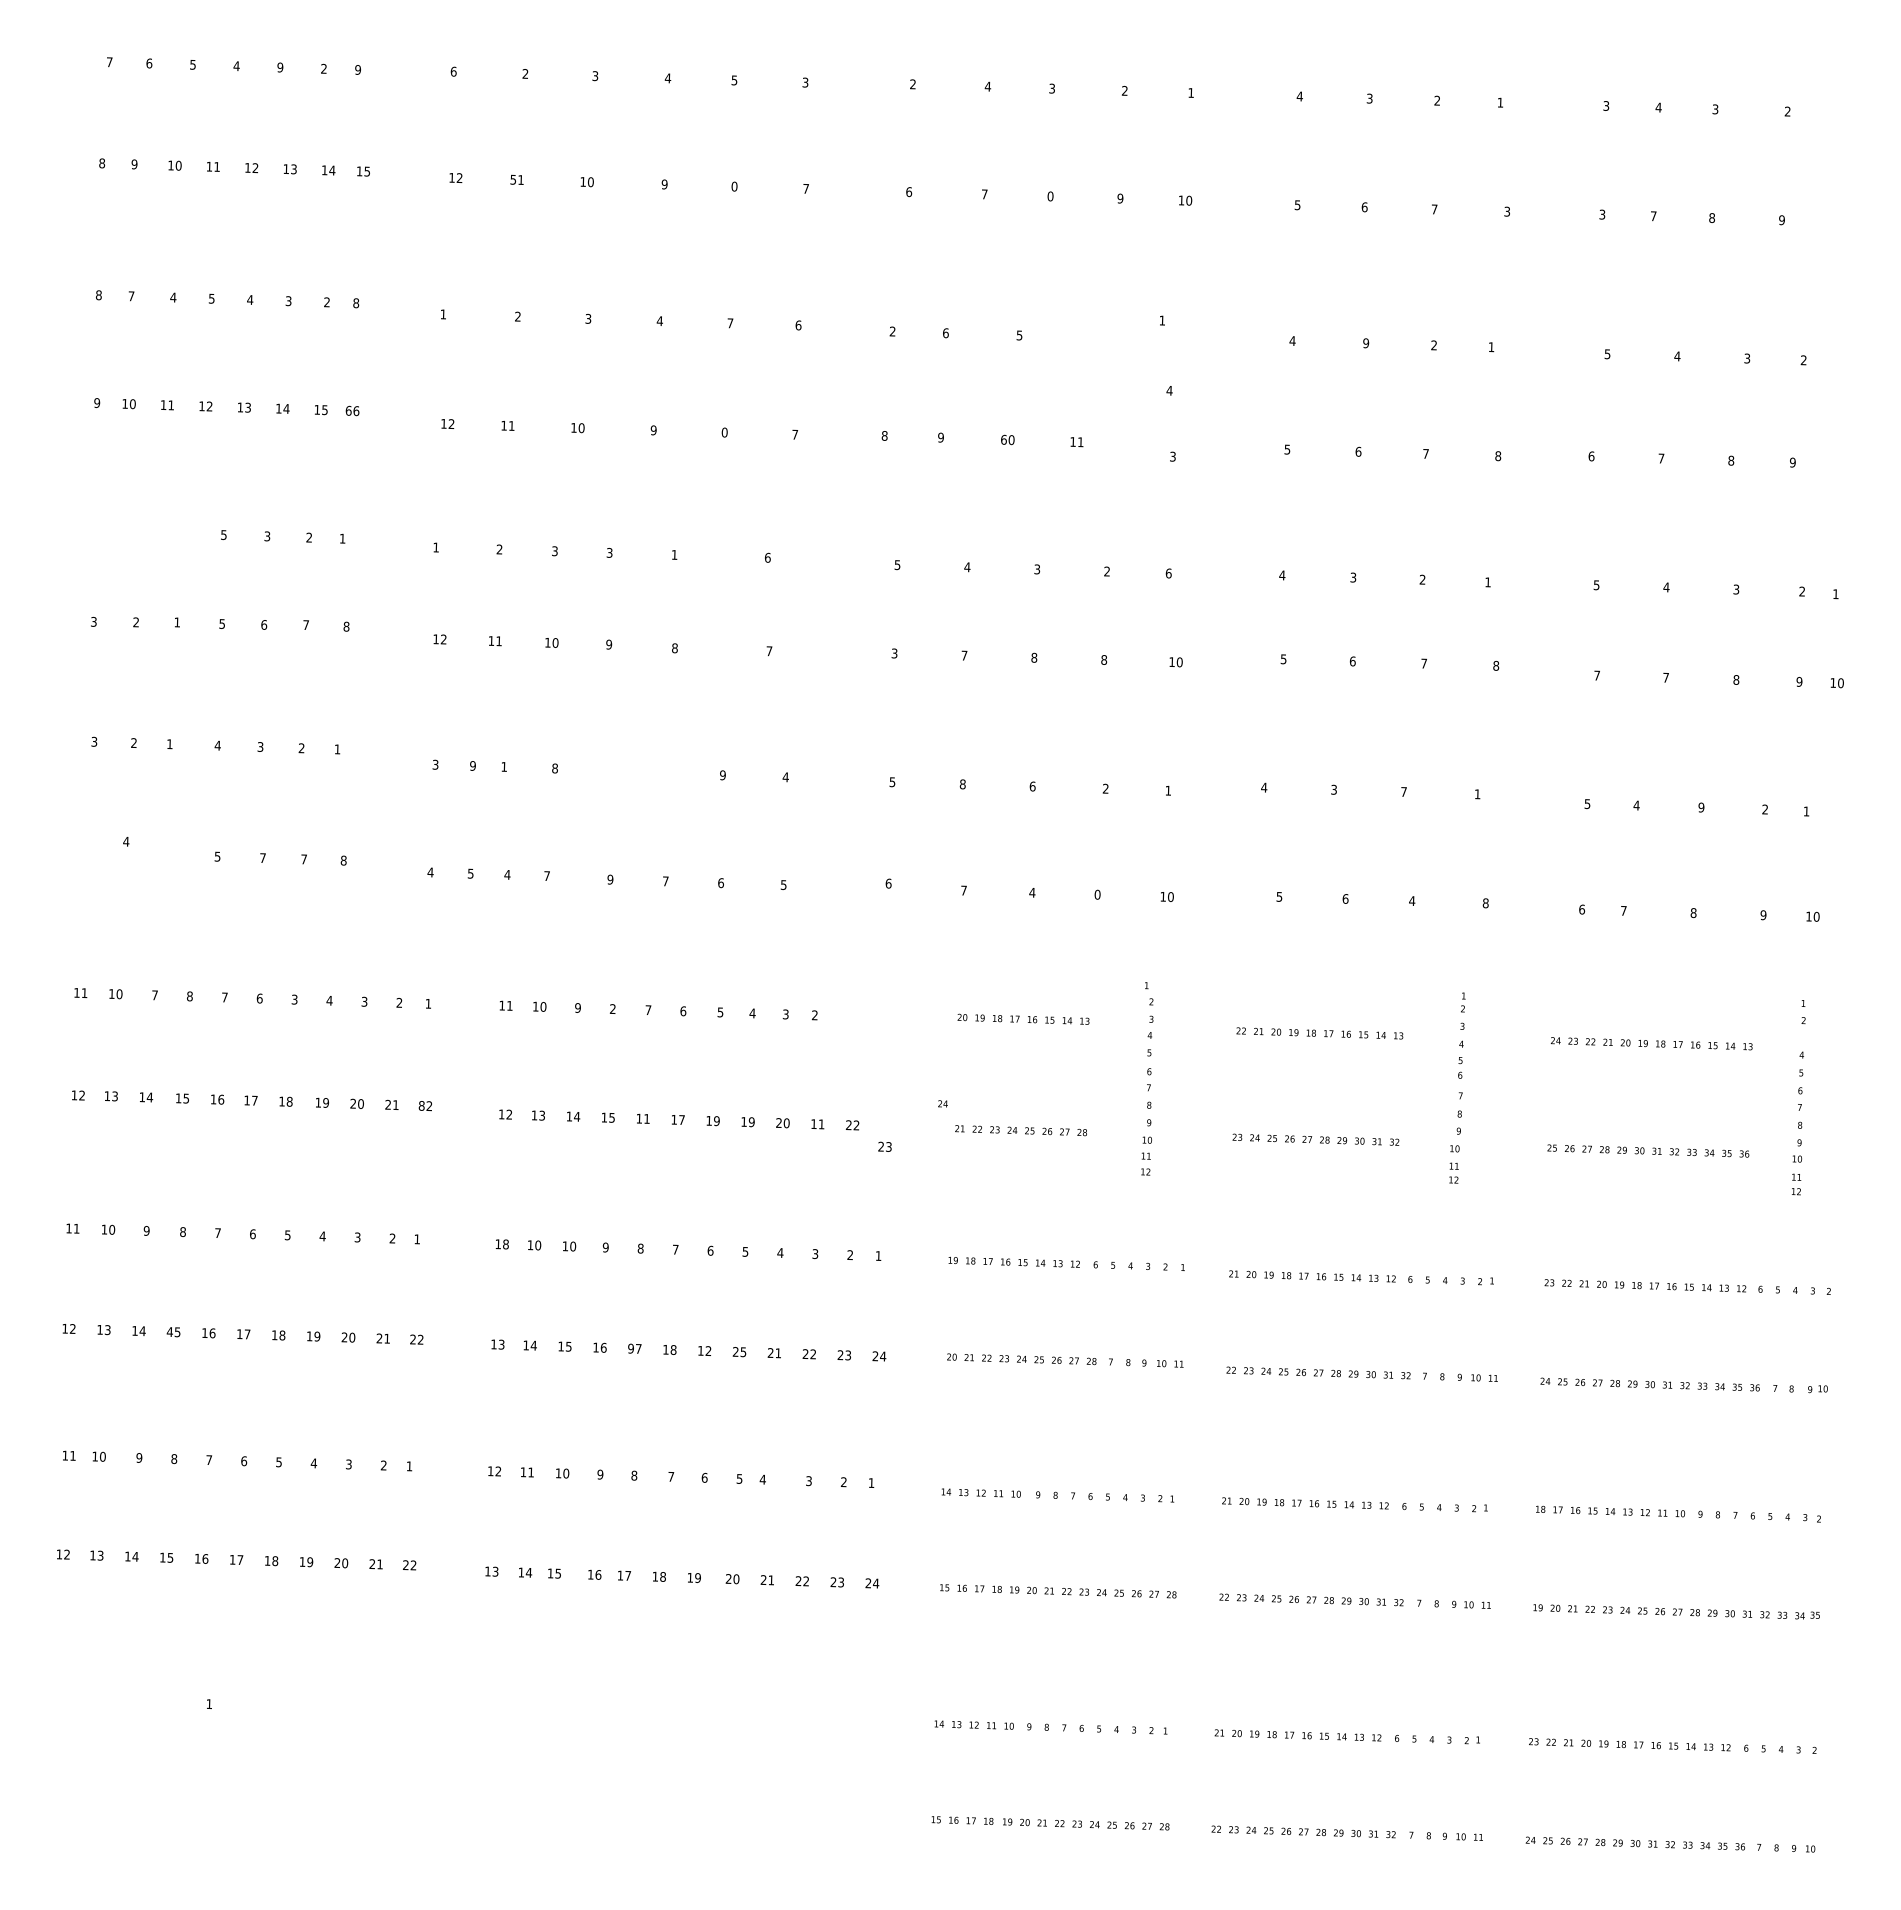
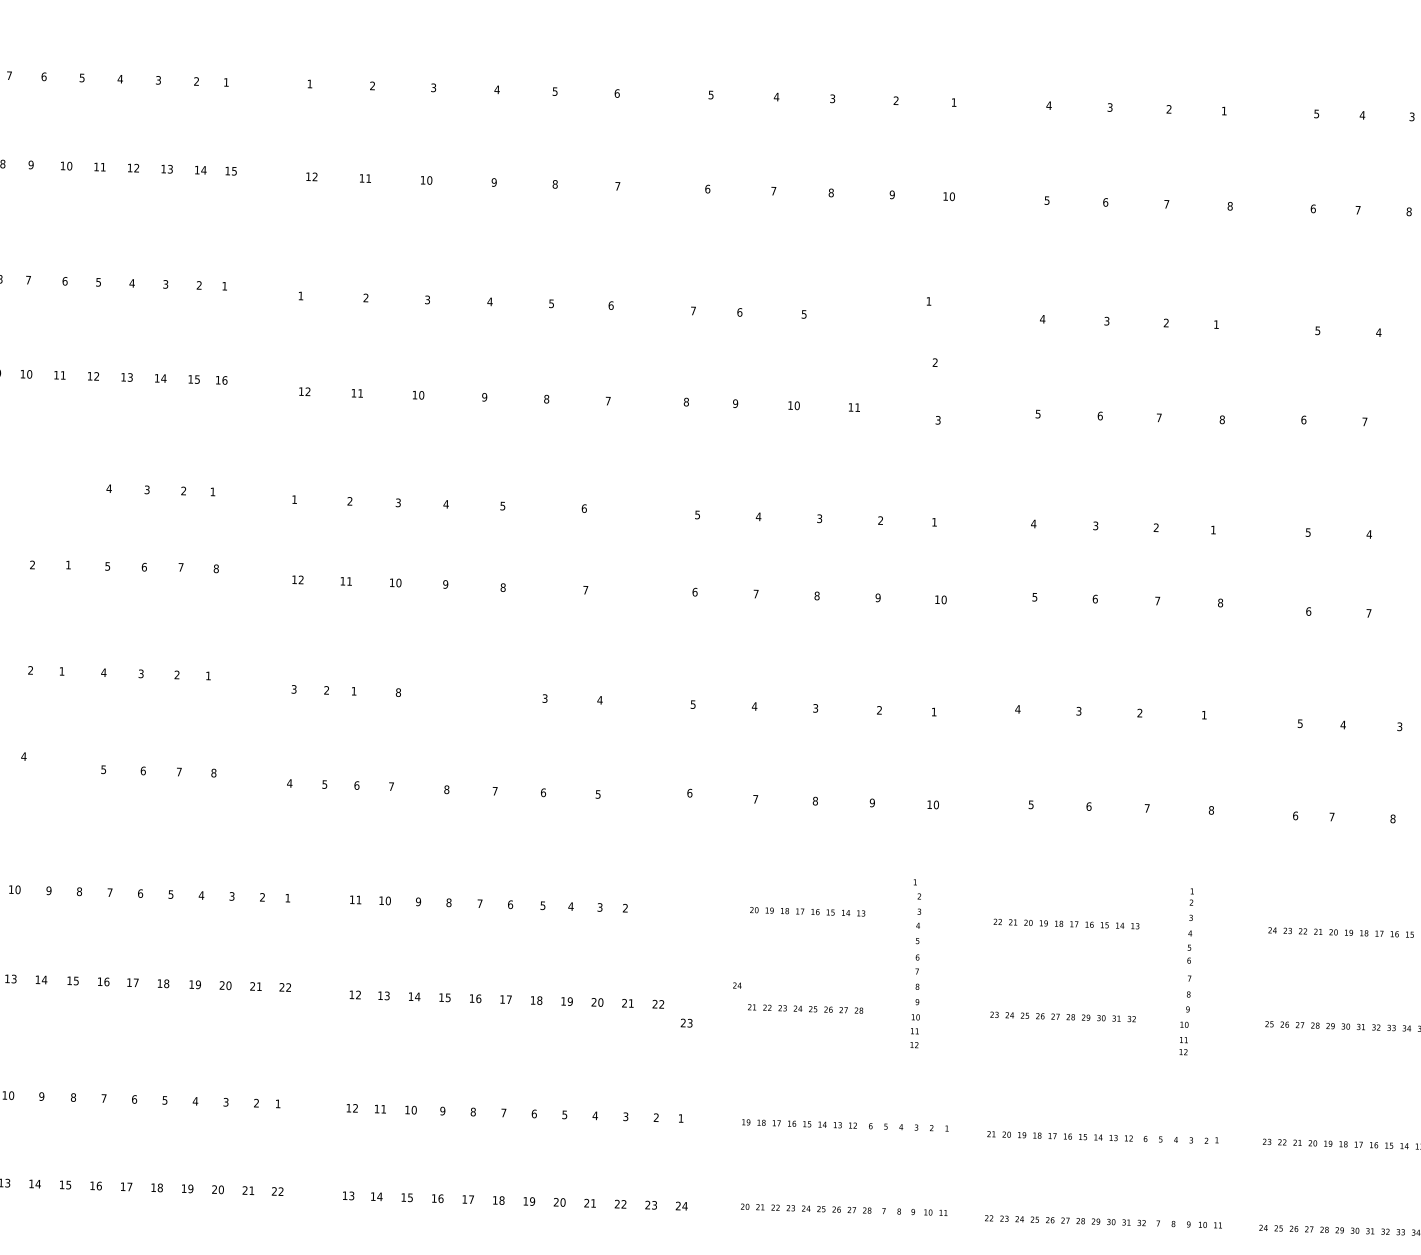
text: (280, 67) -> (158, 80), 9 -> 3
text: (358, 69) -> (226, 82), 9 -> 1
text: (453, 71) -> (309, 83), 6 -> 1
text: (805, 82) -> (617, 93), 3 -> 6
text: (912, 84) -> (710, 95), 2 -> 5
text: (1606, 105) -> (1316, 113), 3 -> 5
text: (513, 179) -> (362, 178), 51 -> 11
text: (734, 186) -> (555, 184), 0 -> 8
text: (1050, 196) -> (831, 193), 0 -> 8
text: (1507, 211) -> (1230, 206), 3 -> 8
text: (1602, 214) -> (1313, 208), 3 -> 6
text: (173, 297) -> (65, 281), 4 -> 6
text: (356, 303) -> (225, 286), 8 -> 1
text: (730, 323) -> (551, 303), 7 -> 5
text: (892, 331) -> (693, 310), 2 -> 7
text: (1366, 343) -> (1107, 321), 9 -> 3
text: (1169, 390) -> (935, 362), 4 -> 2
text: (348, 410) -> (218, 379), 66 -> 16
text: (724, 432) -> (546, 399), 0 -> 8
text: (1003, 439) -> (790, 405), 60 -> 10
text: (223, 535) -> (108, 489), 5 -> 4
text: (609, 552) -> (446, 503), 3 -> 4
text: (674, 554) -> (502, 505), 1 -> 5
text: (1168, 573) -> (934, 522), 6 -> 1
text: (894, 653) -> (694, 592), 3 -> 6
text: (1104, 659) -> (878, 597), 8 -> 9
text: (1597, 675) -> (1309, 611), 7 -> 6
text: (472, 765) -> (326, 690), 9 -> 2
text: (722, 775) -> (544, 698), 9 -> 3
text: (962, 784) -> (754, 706), 8 -> 4
text: (1032, 786) -> (815, 708), 6 -> 3
text: (1403, 791) -> (1139, 712), 7 -> 2
text: (1701, 807) -> (1399, 726), 9 -> 3
text: (262, 858) -> (142, 771), 7 -> 6
text: (507, 874) -> (356, 785), 4 -> 6
text: (610, 879) -> (446, 789), 9 -> 8
text: (1032, 892) -> (815, 800), 4 -> 8
text: (1097, 894) -> (872, 802), 0 -> 9
text: (1412, 900) -> (1147, 807), 4 -> 7
text: (154, 995) -> (48, 890), 7 -> 9
text: (294, 998) -> (170, 893), 3 -> 5
text: (612, 1009) -> (448, 903), 2 -> 8
text: (421, 1105) -> (281, 987), 82 -> 22
text: (646, 1118) -> (478, 998), 11 -> 16
text: (716, 1121) -> (539, 1000), 19 -> 18
text: (813, 1123) -> (624, 1002), 11 -> 21
text: (505, 1244) -> (355, 1108), 18 -> 12
text: (538, 1245) -> (384, 1109), 10 -> 11
text: (169, 1331) -> (61, 1184), 45 -> 15
text: (630, 1348) -> (464, 1199), 97 -> 17
text: (708, 1351) -> (532, 1201), 12 -> 19
text: (743, 1352) -> (563, 1202), 25 -> 20

